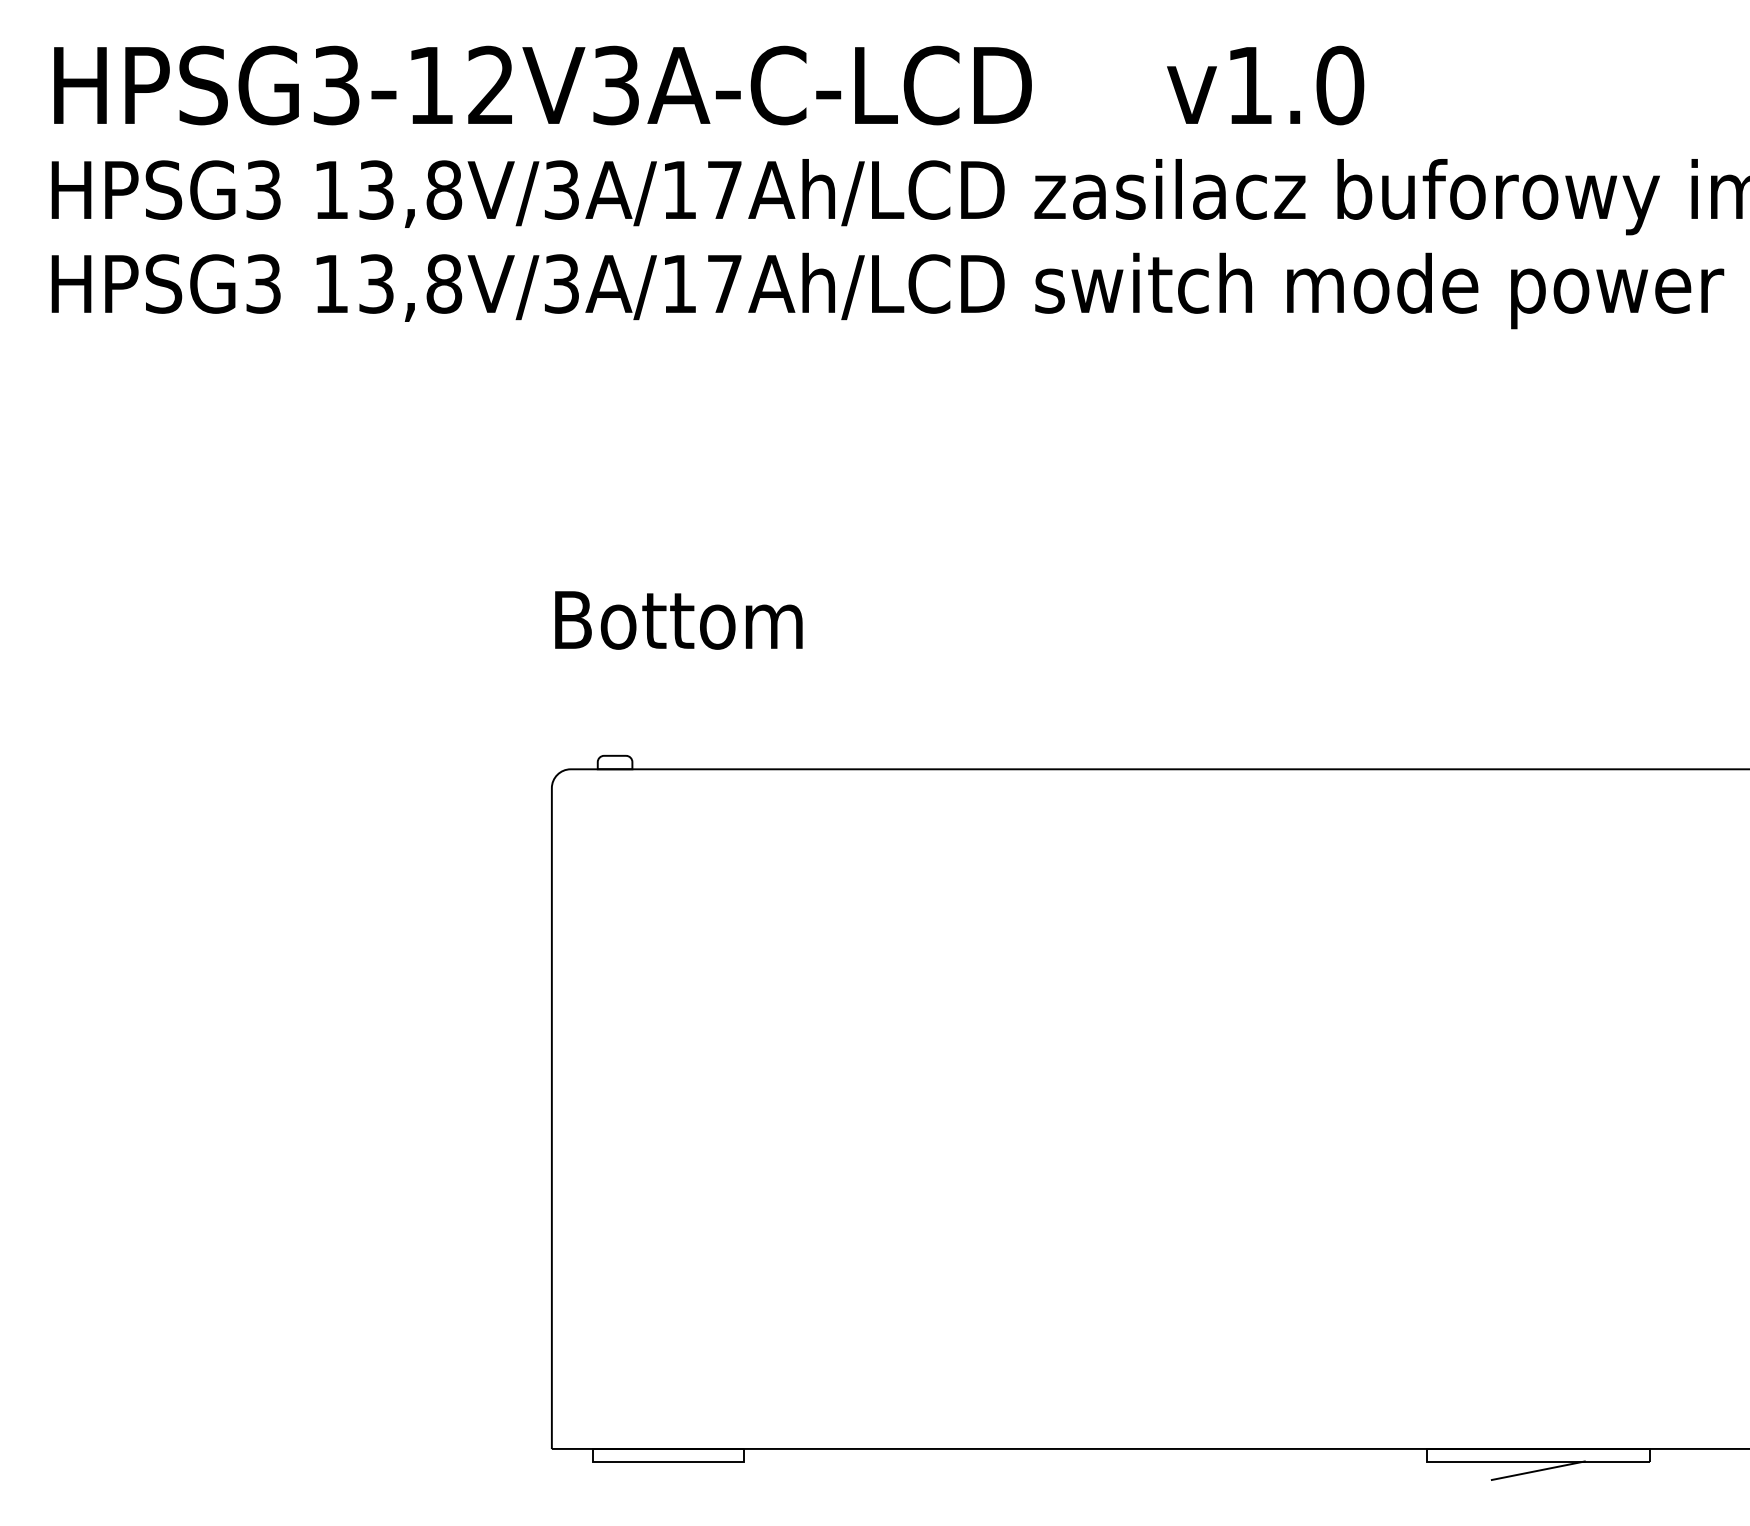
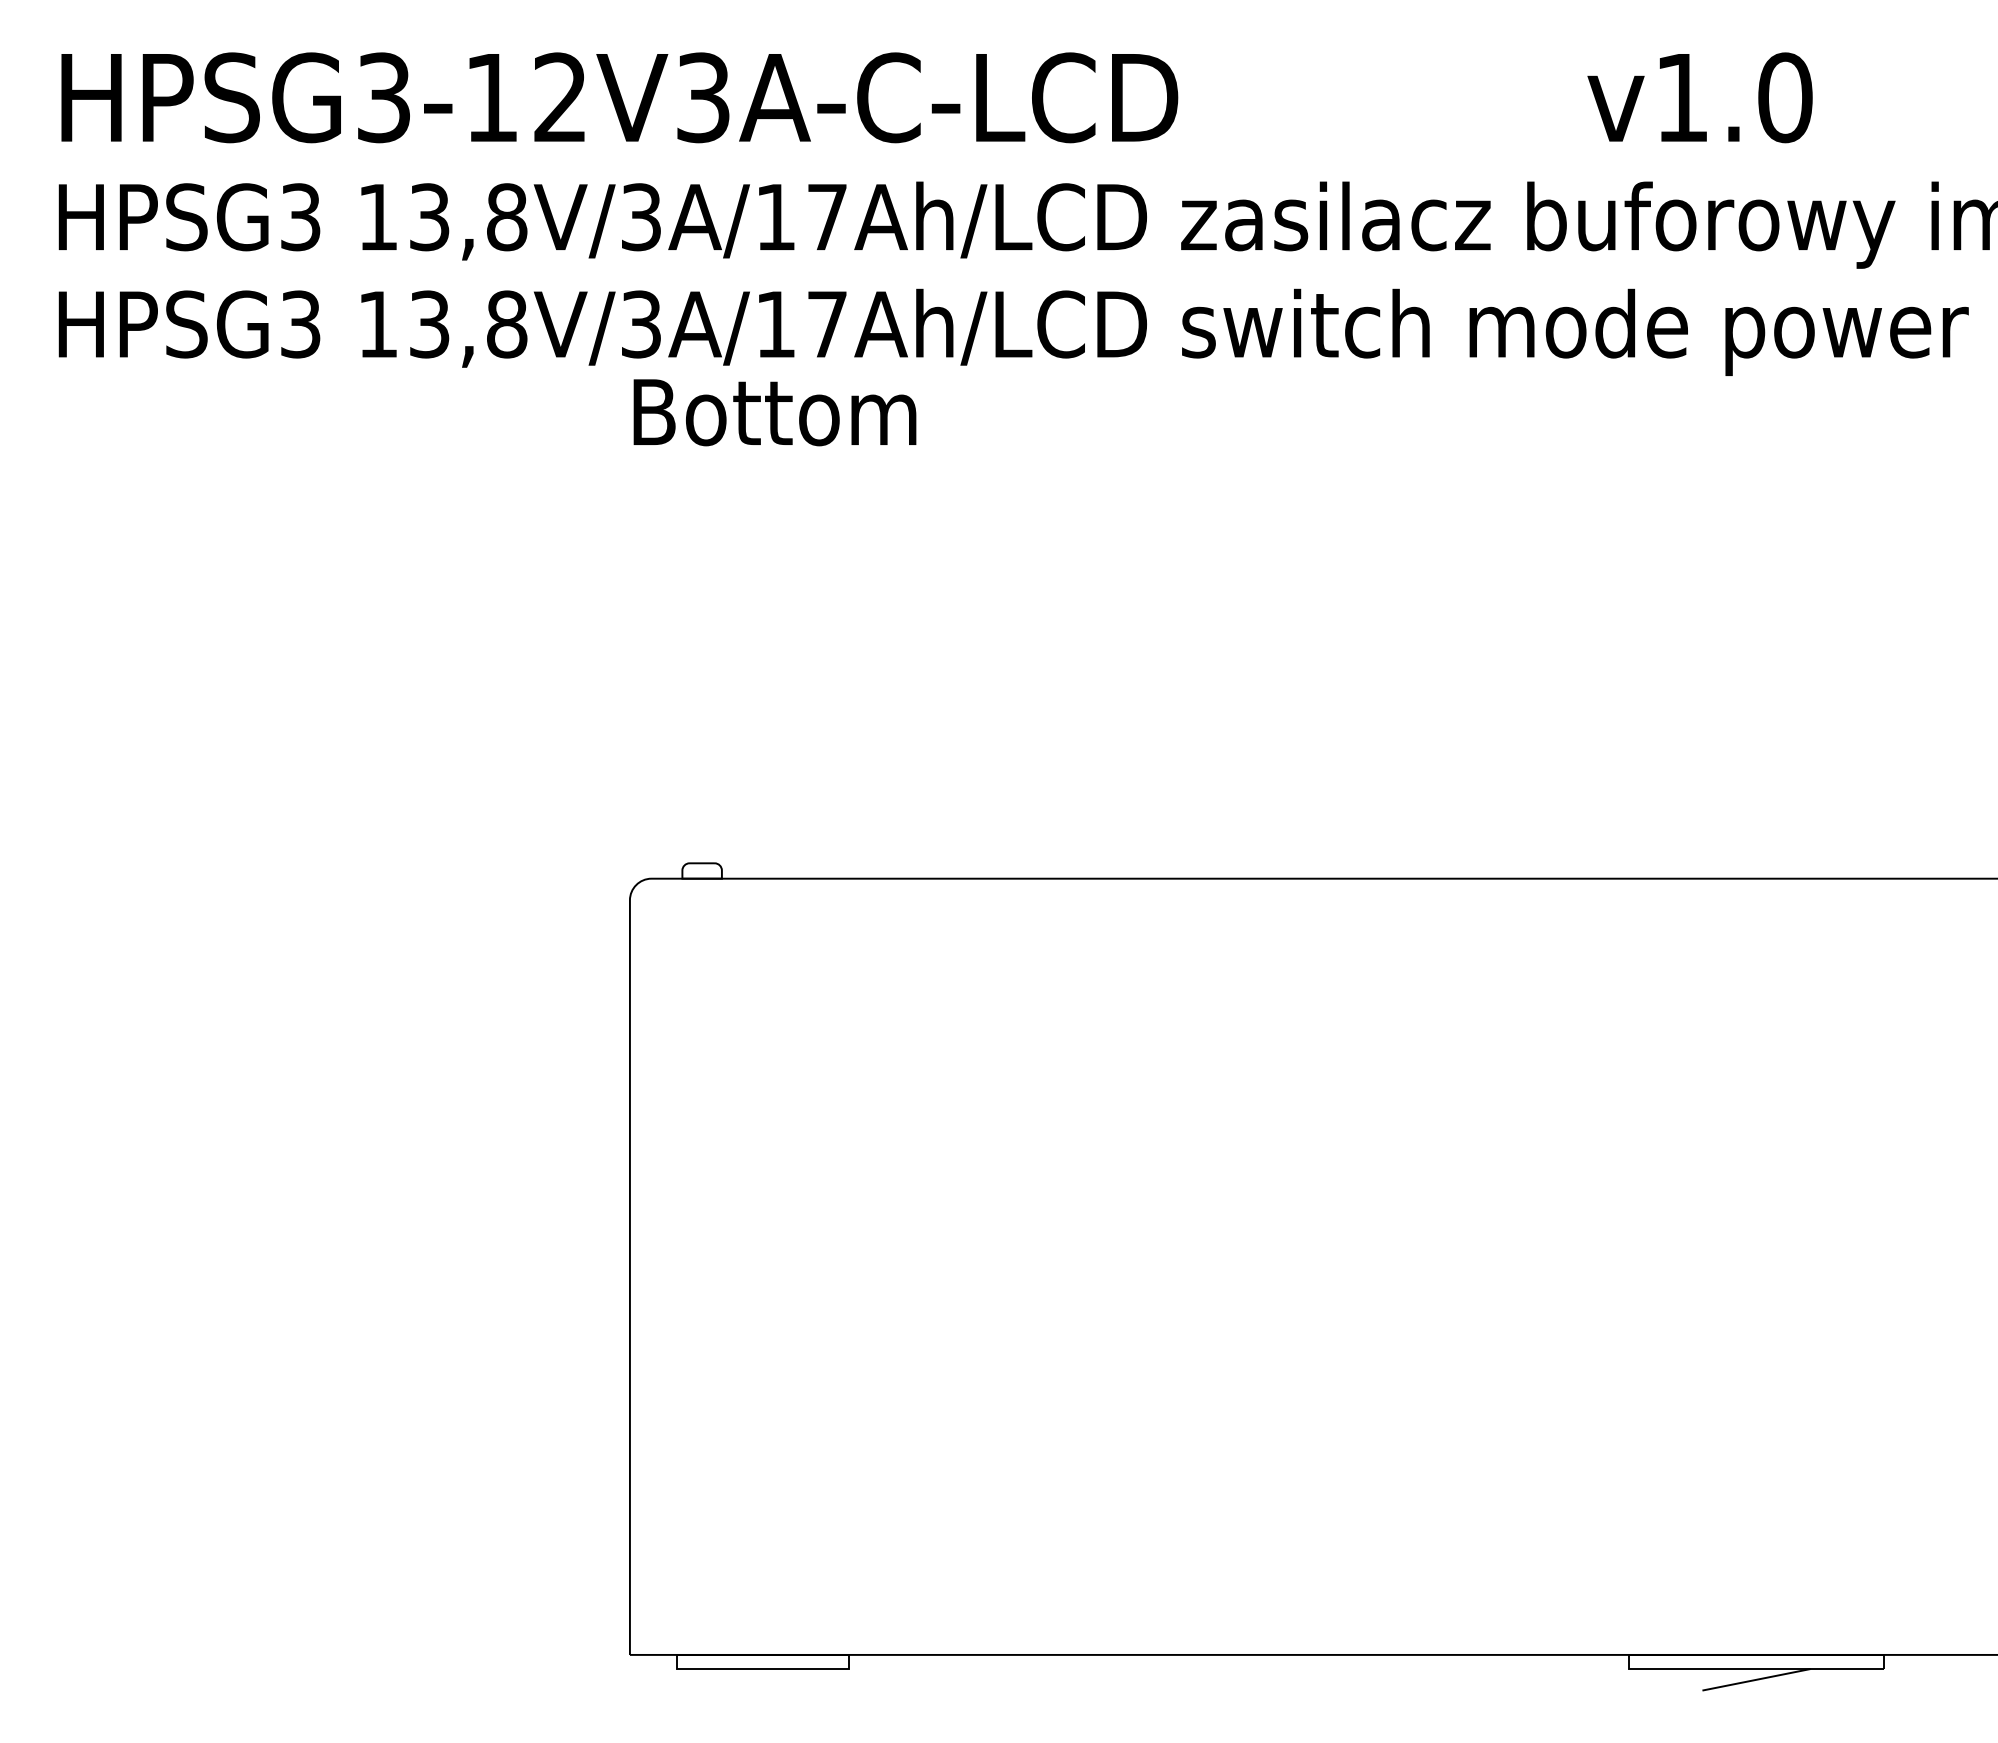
text: (1265, 85) -> (1699, 97), moved
text: (678, 620) -> (774, 412), moved

